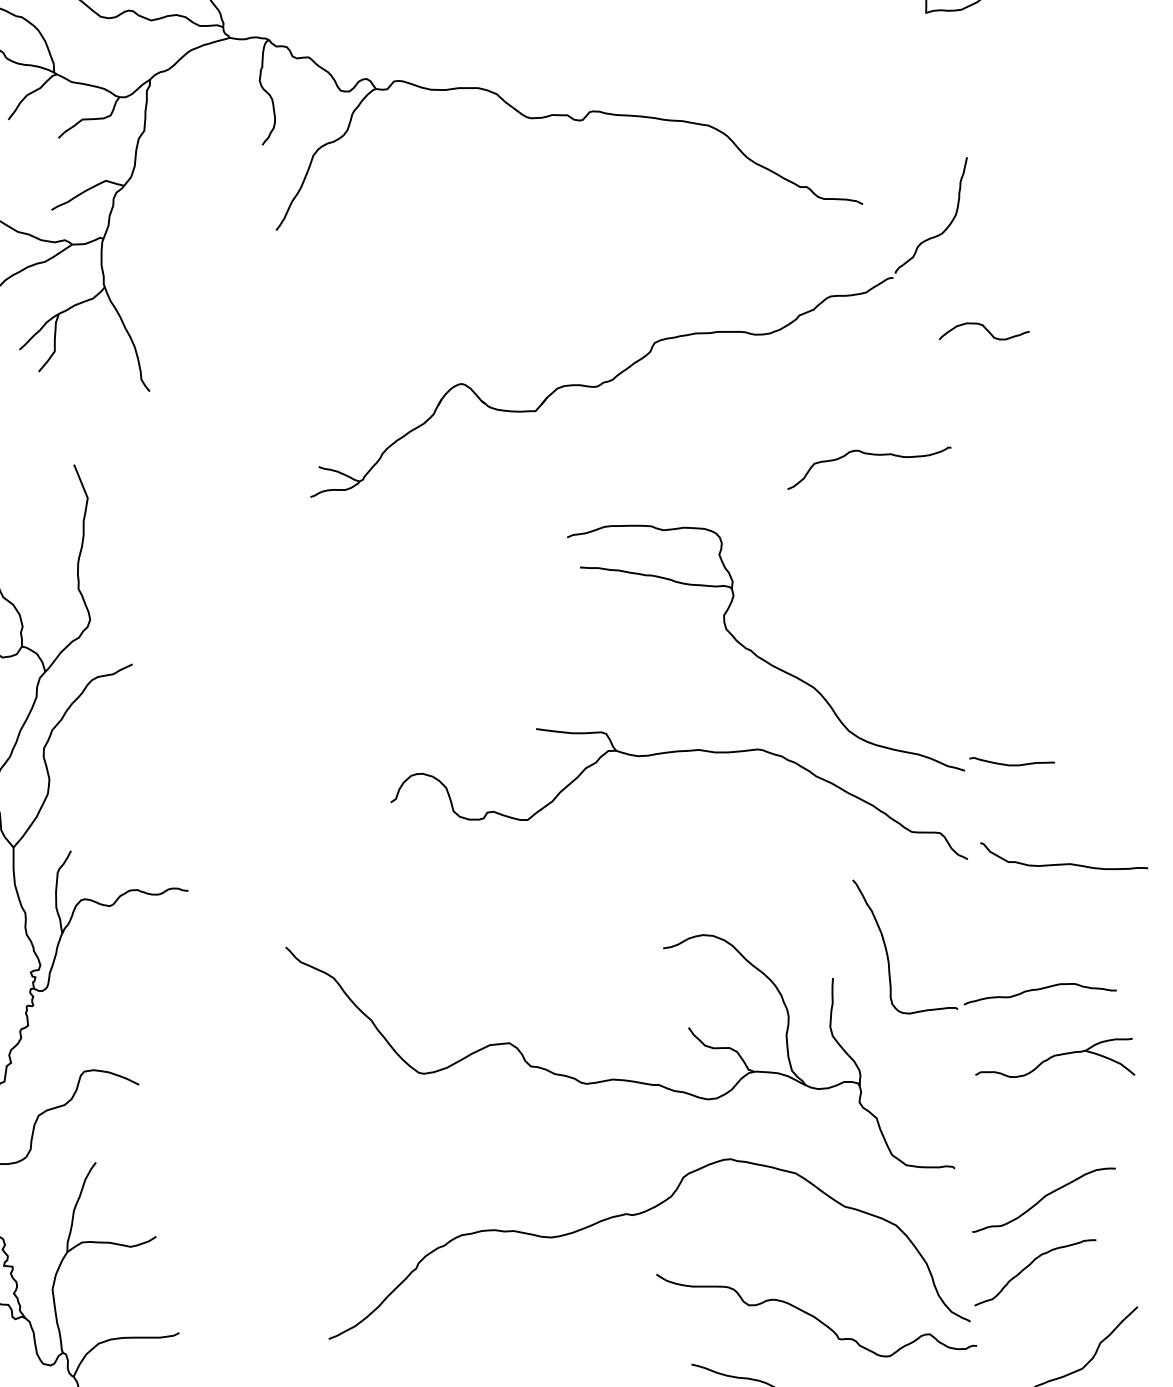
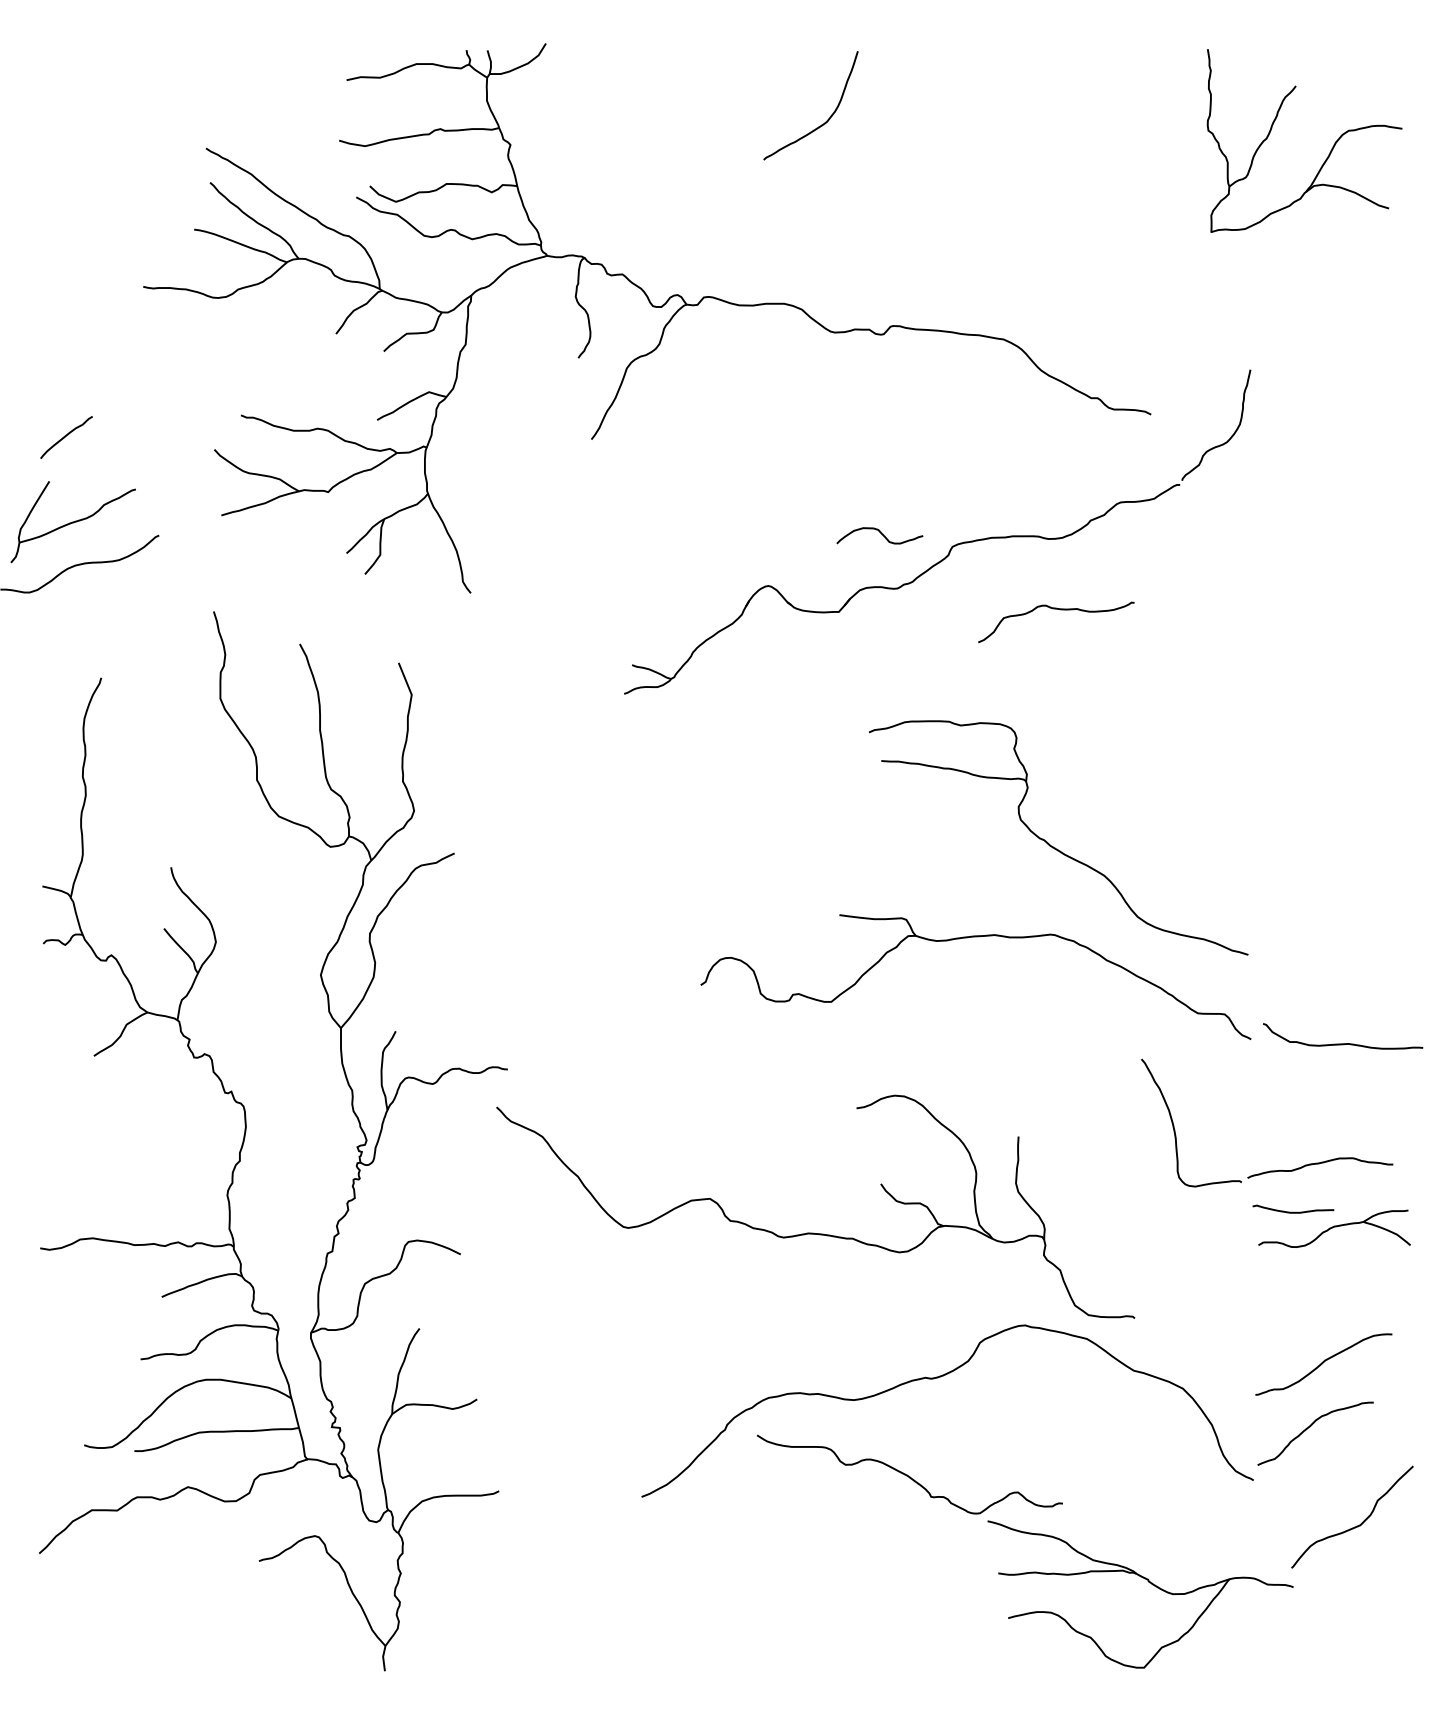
curve: (984, 328) -> (880, 533), moved
curve: (873, 455) -> (1060, 610), moved
curve: (1012, 764) -> (1293, 1211), moved
part: (617, 1078) -> (813, 1232), moved
curve: (815, 1316) -> (908, 1475), moved

